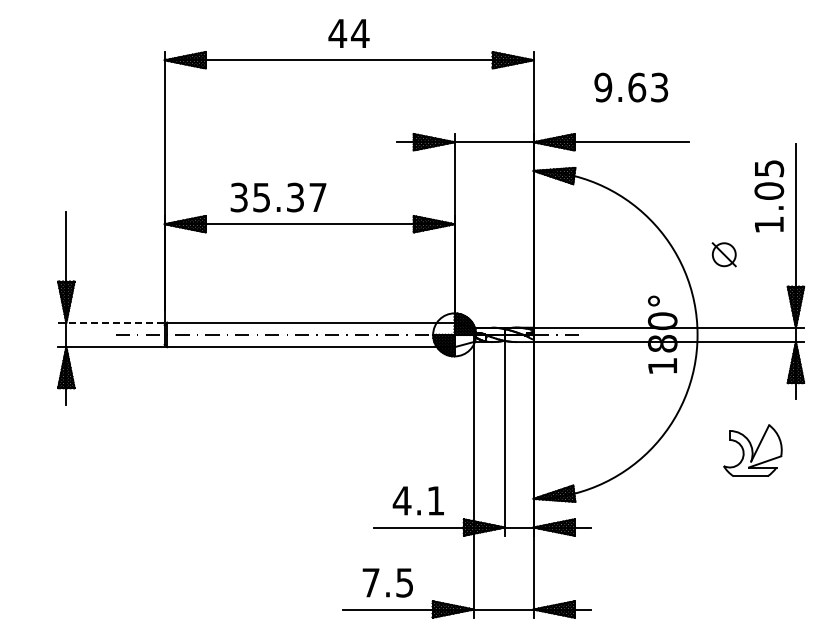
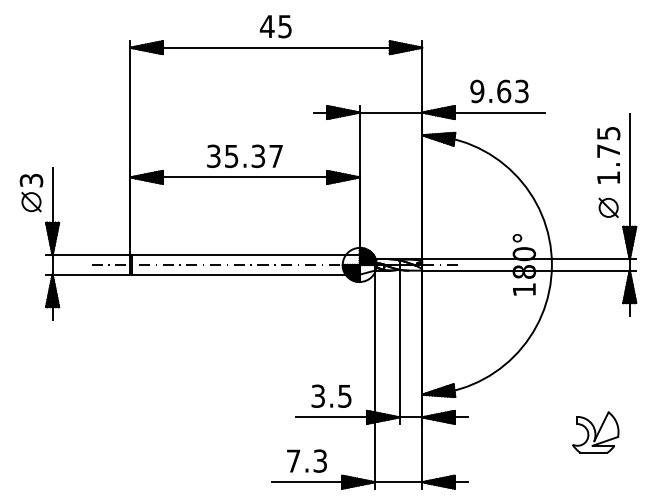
text: (360, 33) -> (285, 26), 44 -> 45
text: (631, 87) -> (499, 91), moved
text: (769, 190) -> (608, 150), 1.05 -> 1.75
text: (278, 197) -> (244, 156), moved
part: (39, 243) -> (31, 192), added
part: (723, 254) -> (608, 207), moved
line: (111, 322) -> (88, 255), dashed -> solid
part: (752, 450) -> (595, 432), moved
text: (418, 500) -> (331, 395), 4.1 -> 3.5
text: (405, 582) -> (320, 460), 7.5 -> 7.3

